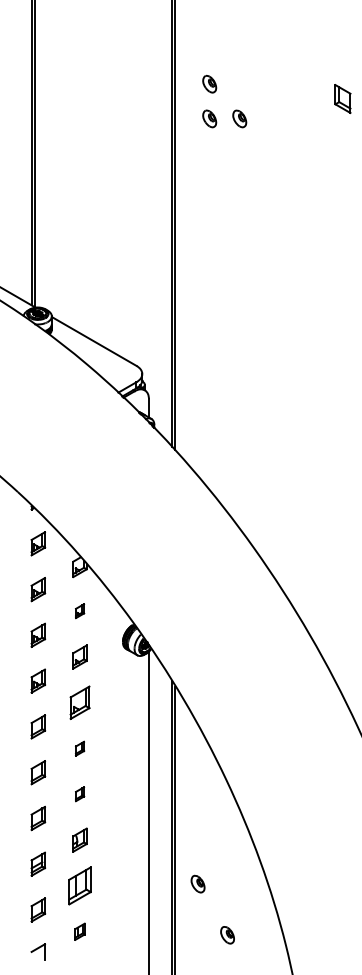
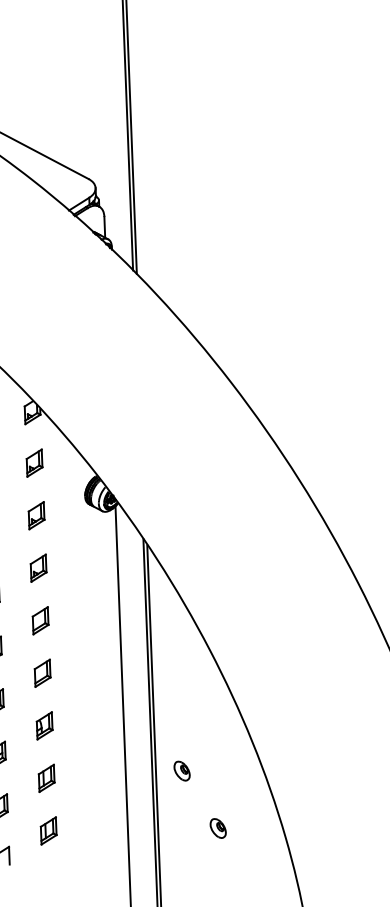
part: (79, 610) -> (33, 462), size x1.67
part: (79, 702) -> (38, 567), size x0.71
part: (79, 748) -> (40, 620), size x1.67
part: (79, 793) -> (42, 672), size x1.67
part: (79, 885) -> (46, 777), size x0.62
part: (79, 931) -> (48, 830), size x1.43

